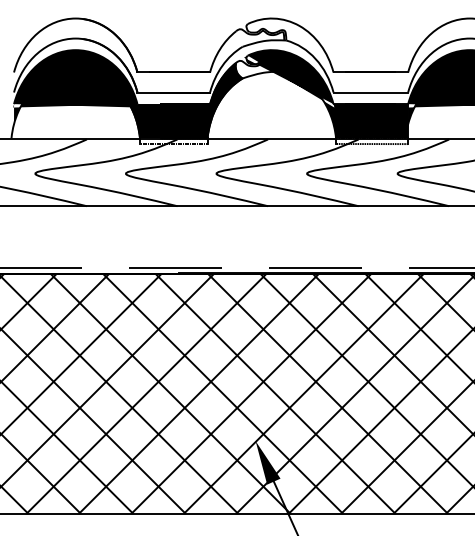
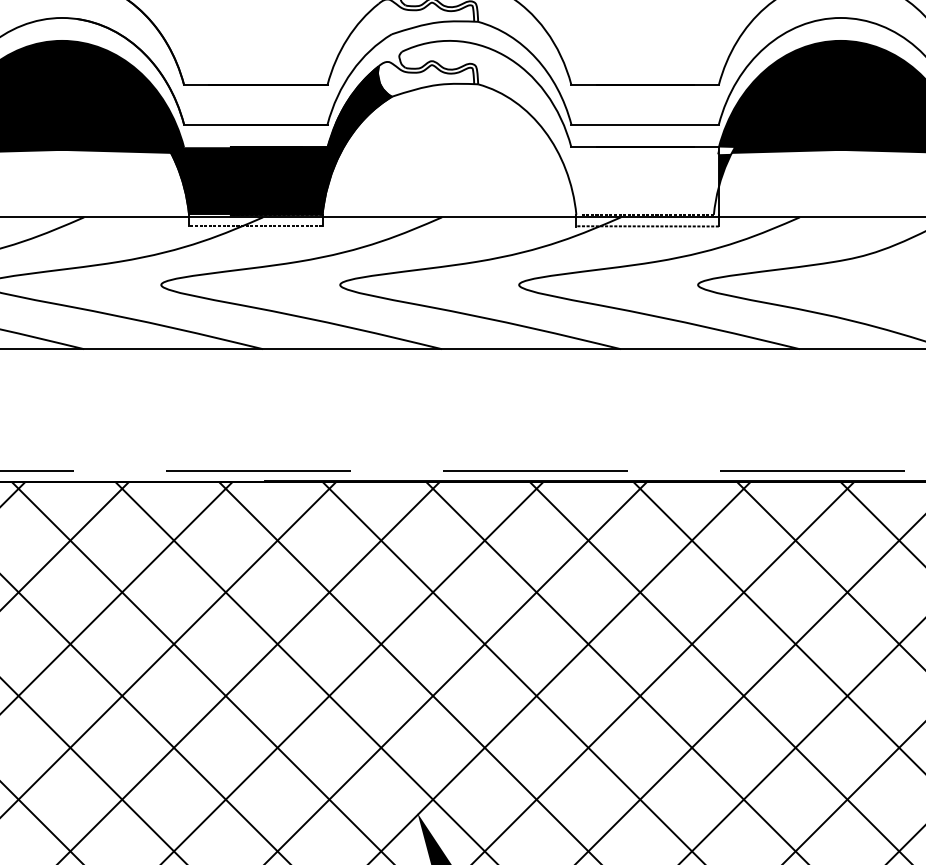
fill: (326, 94) -> (557, 128), removed

